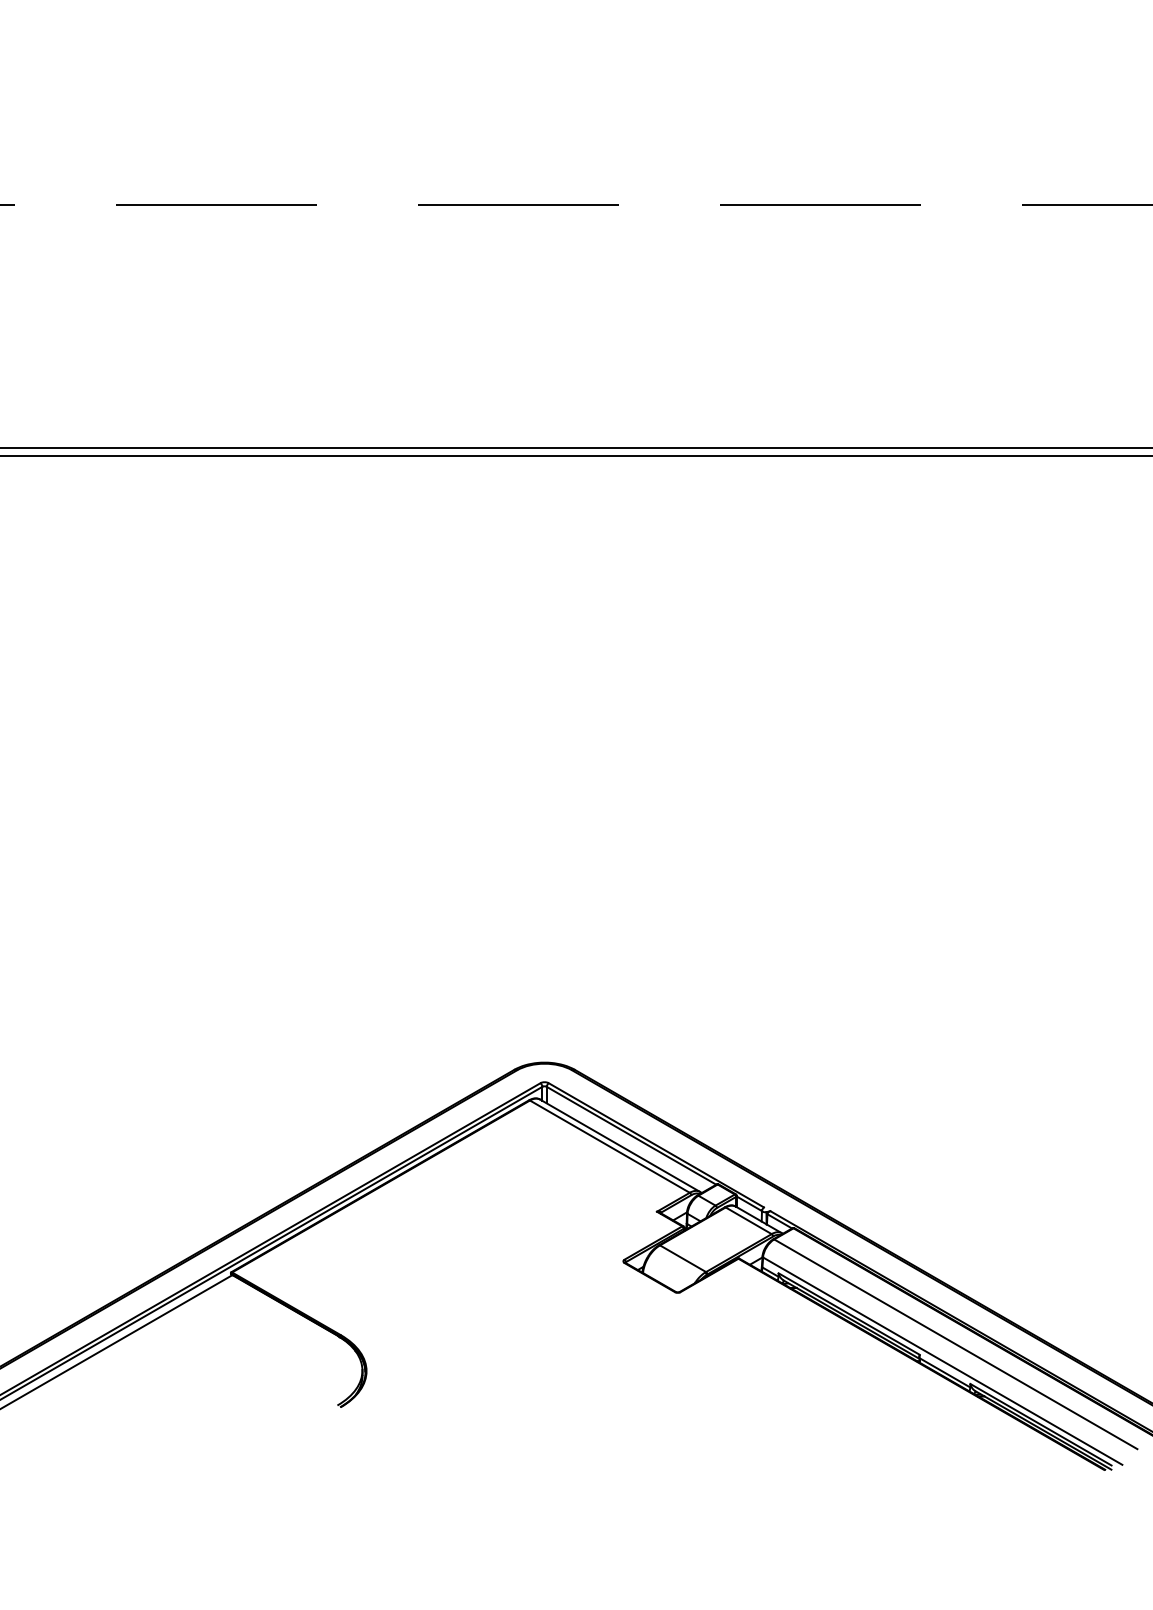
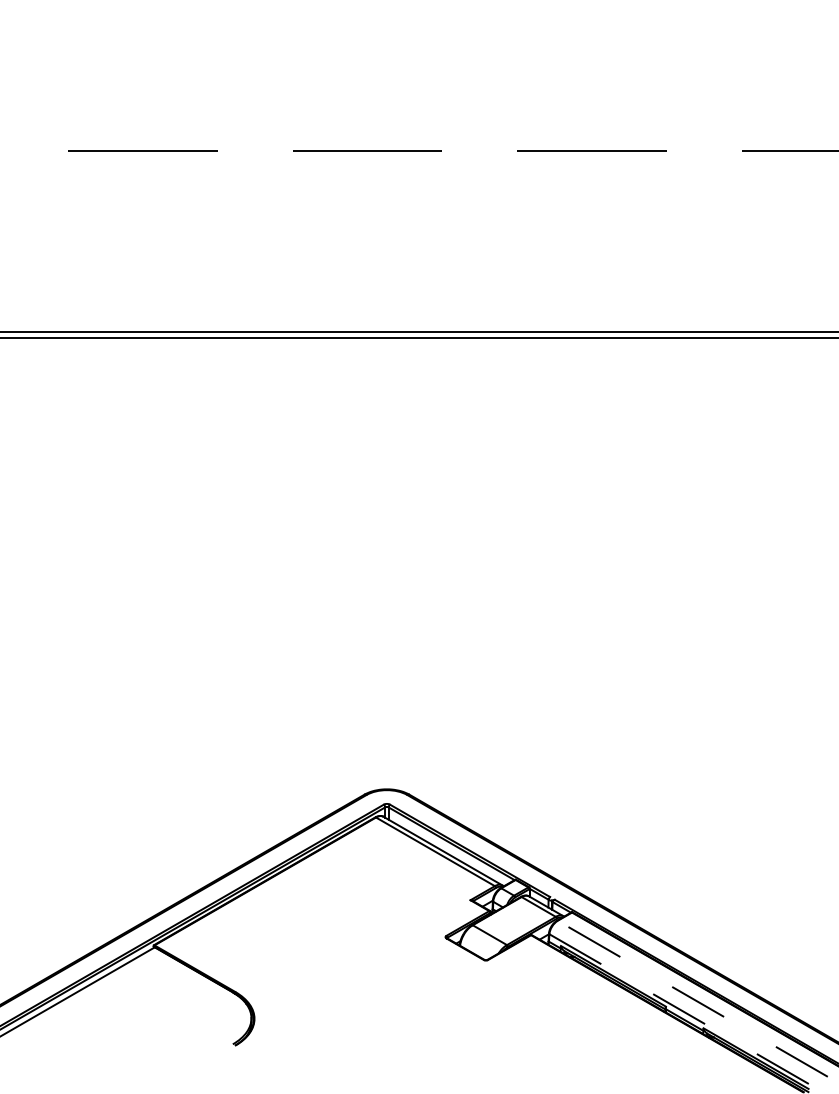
line: (955, 1344) -> (692, 998), solid -> dashed
line: (943, 1361) -> (683, 1011), solid -> dashed

